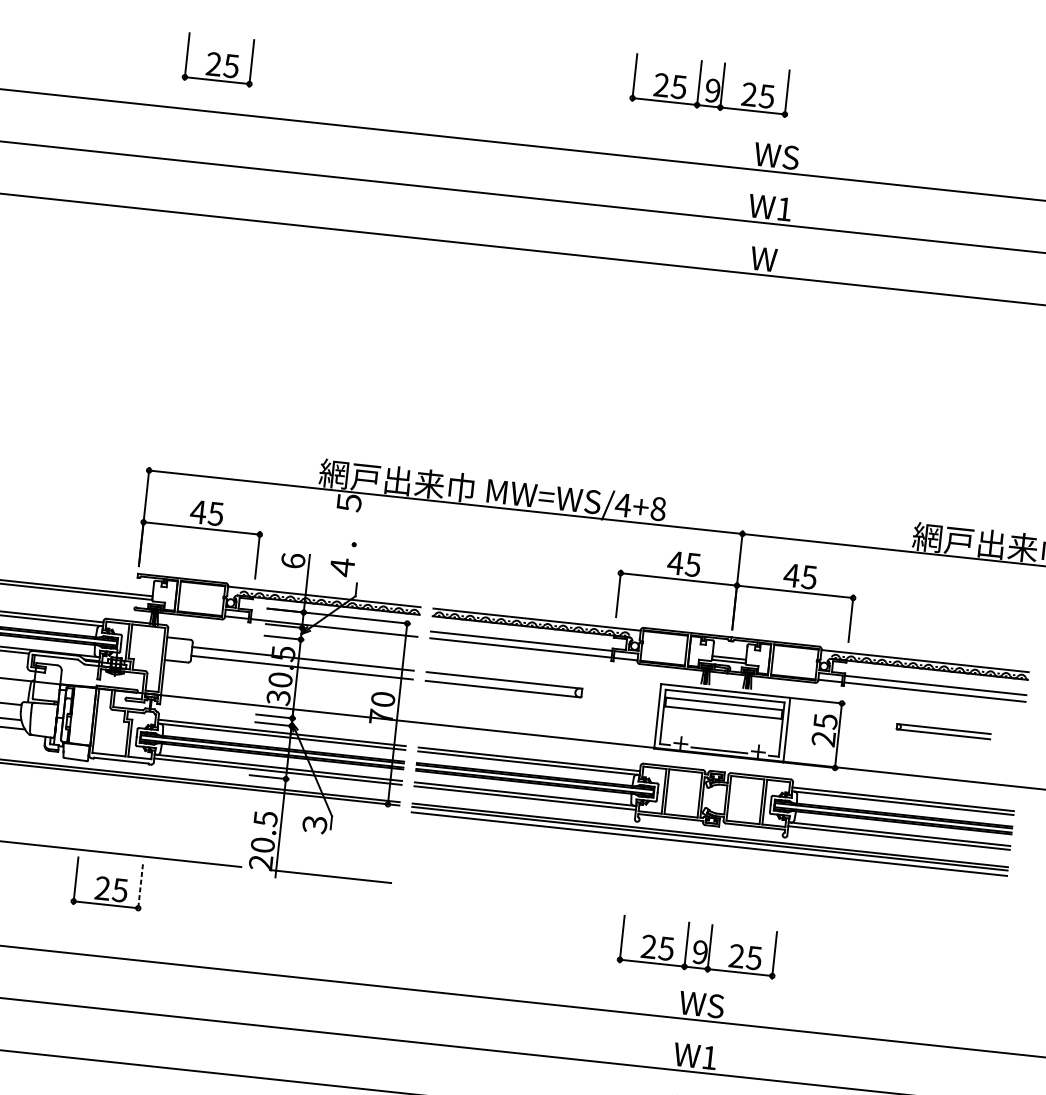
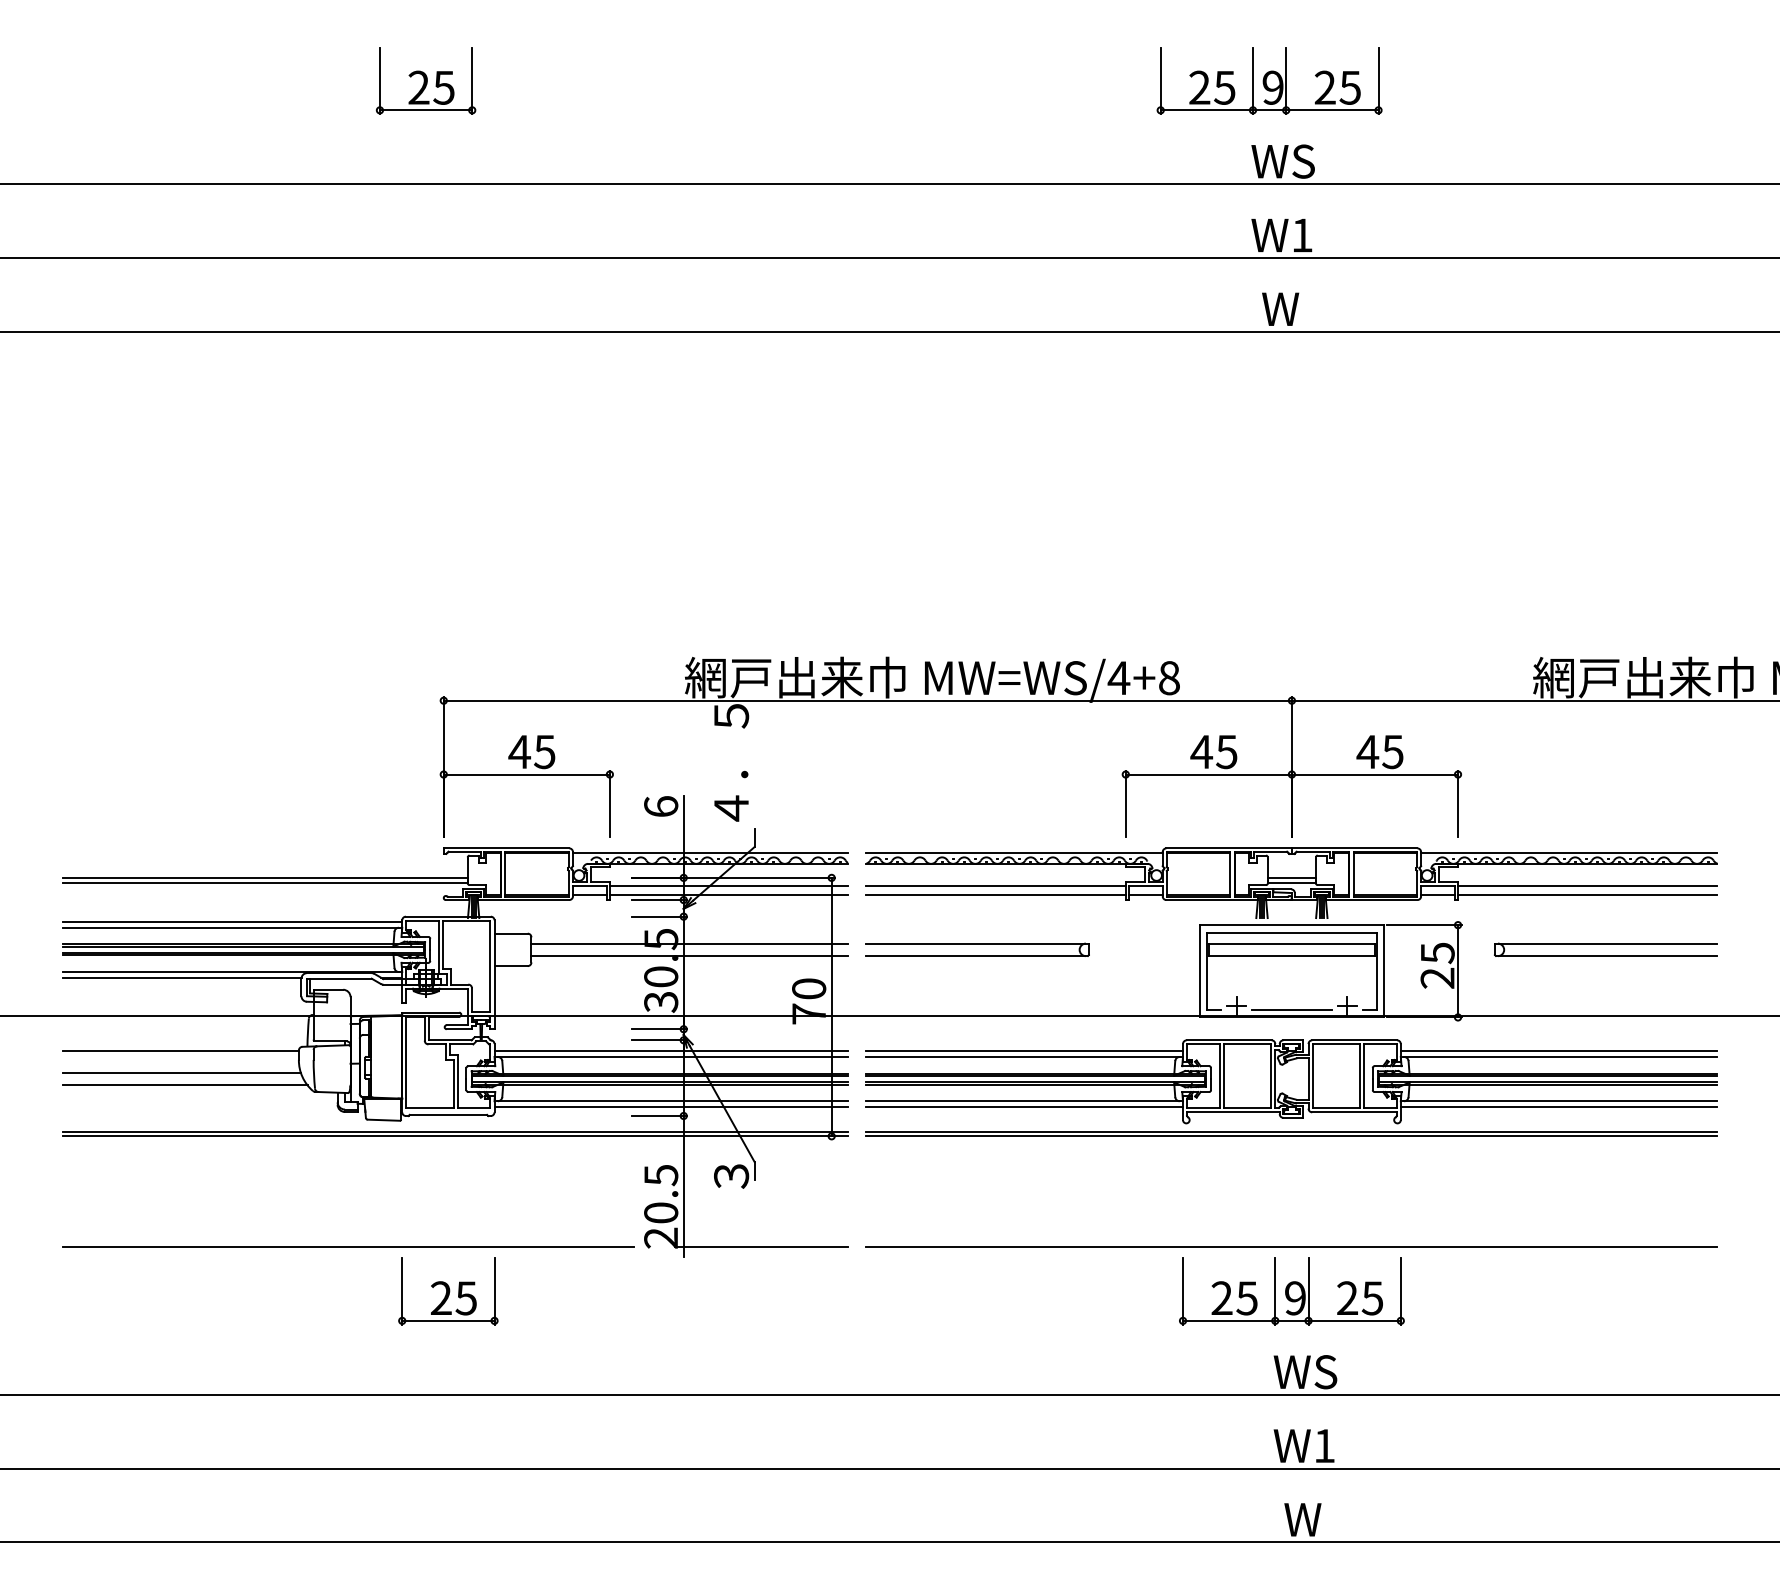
part: (219, 59) -> (425, 80), moved
part: (710, 85) -> (1269, 80), moved
line: (334, 621) -> (728, 885), added
part: (943, 731) -> (1605, 949), size x1.67
line: (709, 843) -> (1291, 1246), moved
line: (140, 887) -> (494, 1291), dashed -> solid

